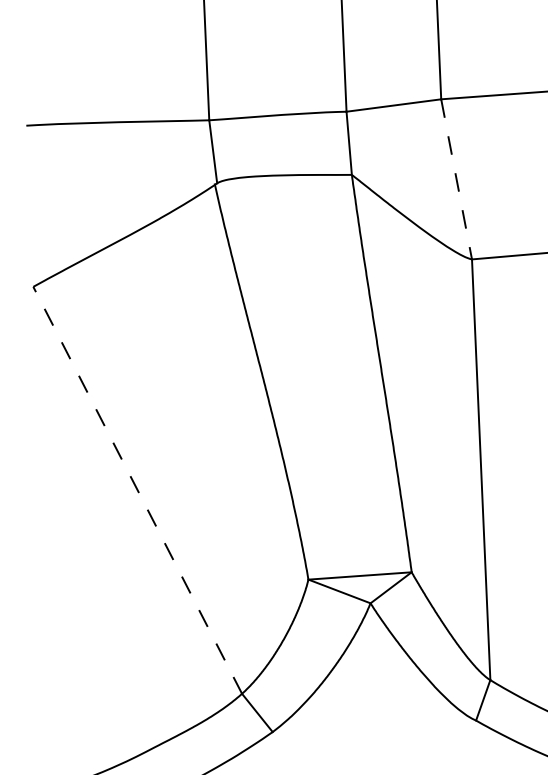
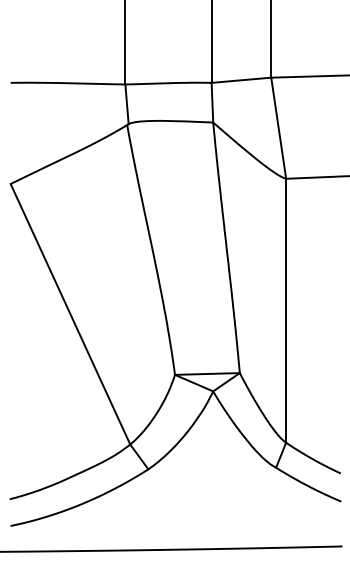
line: (456, 179) -> (278, 128), dashed -> solid
line: (137, 489) -> (70, 313), dashed -> solid

